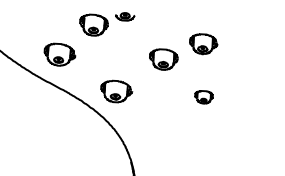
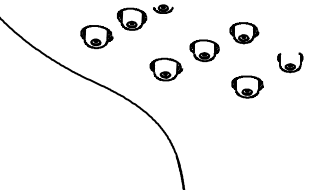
part: (59, 55) -> (96, 37), moved
part: (247, 75) -> (290, 62), added
part: (116, 91) -> (166, 69), moved
part: (204, 96) -> (247, 86), size x1.67

